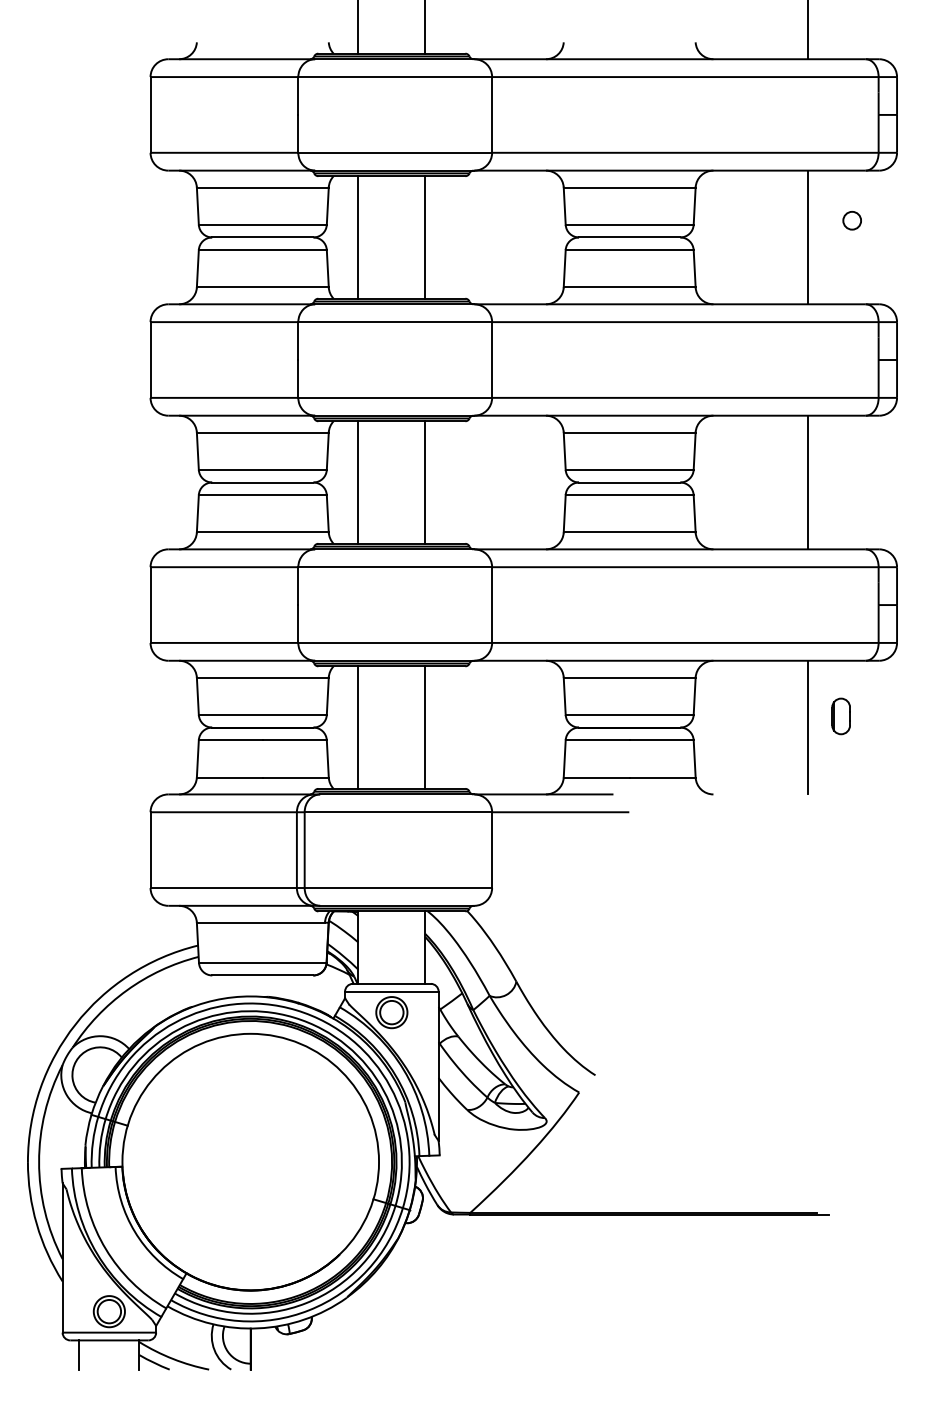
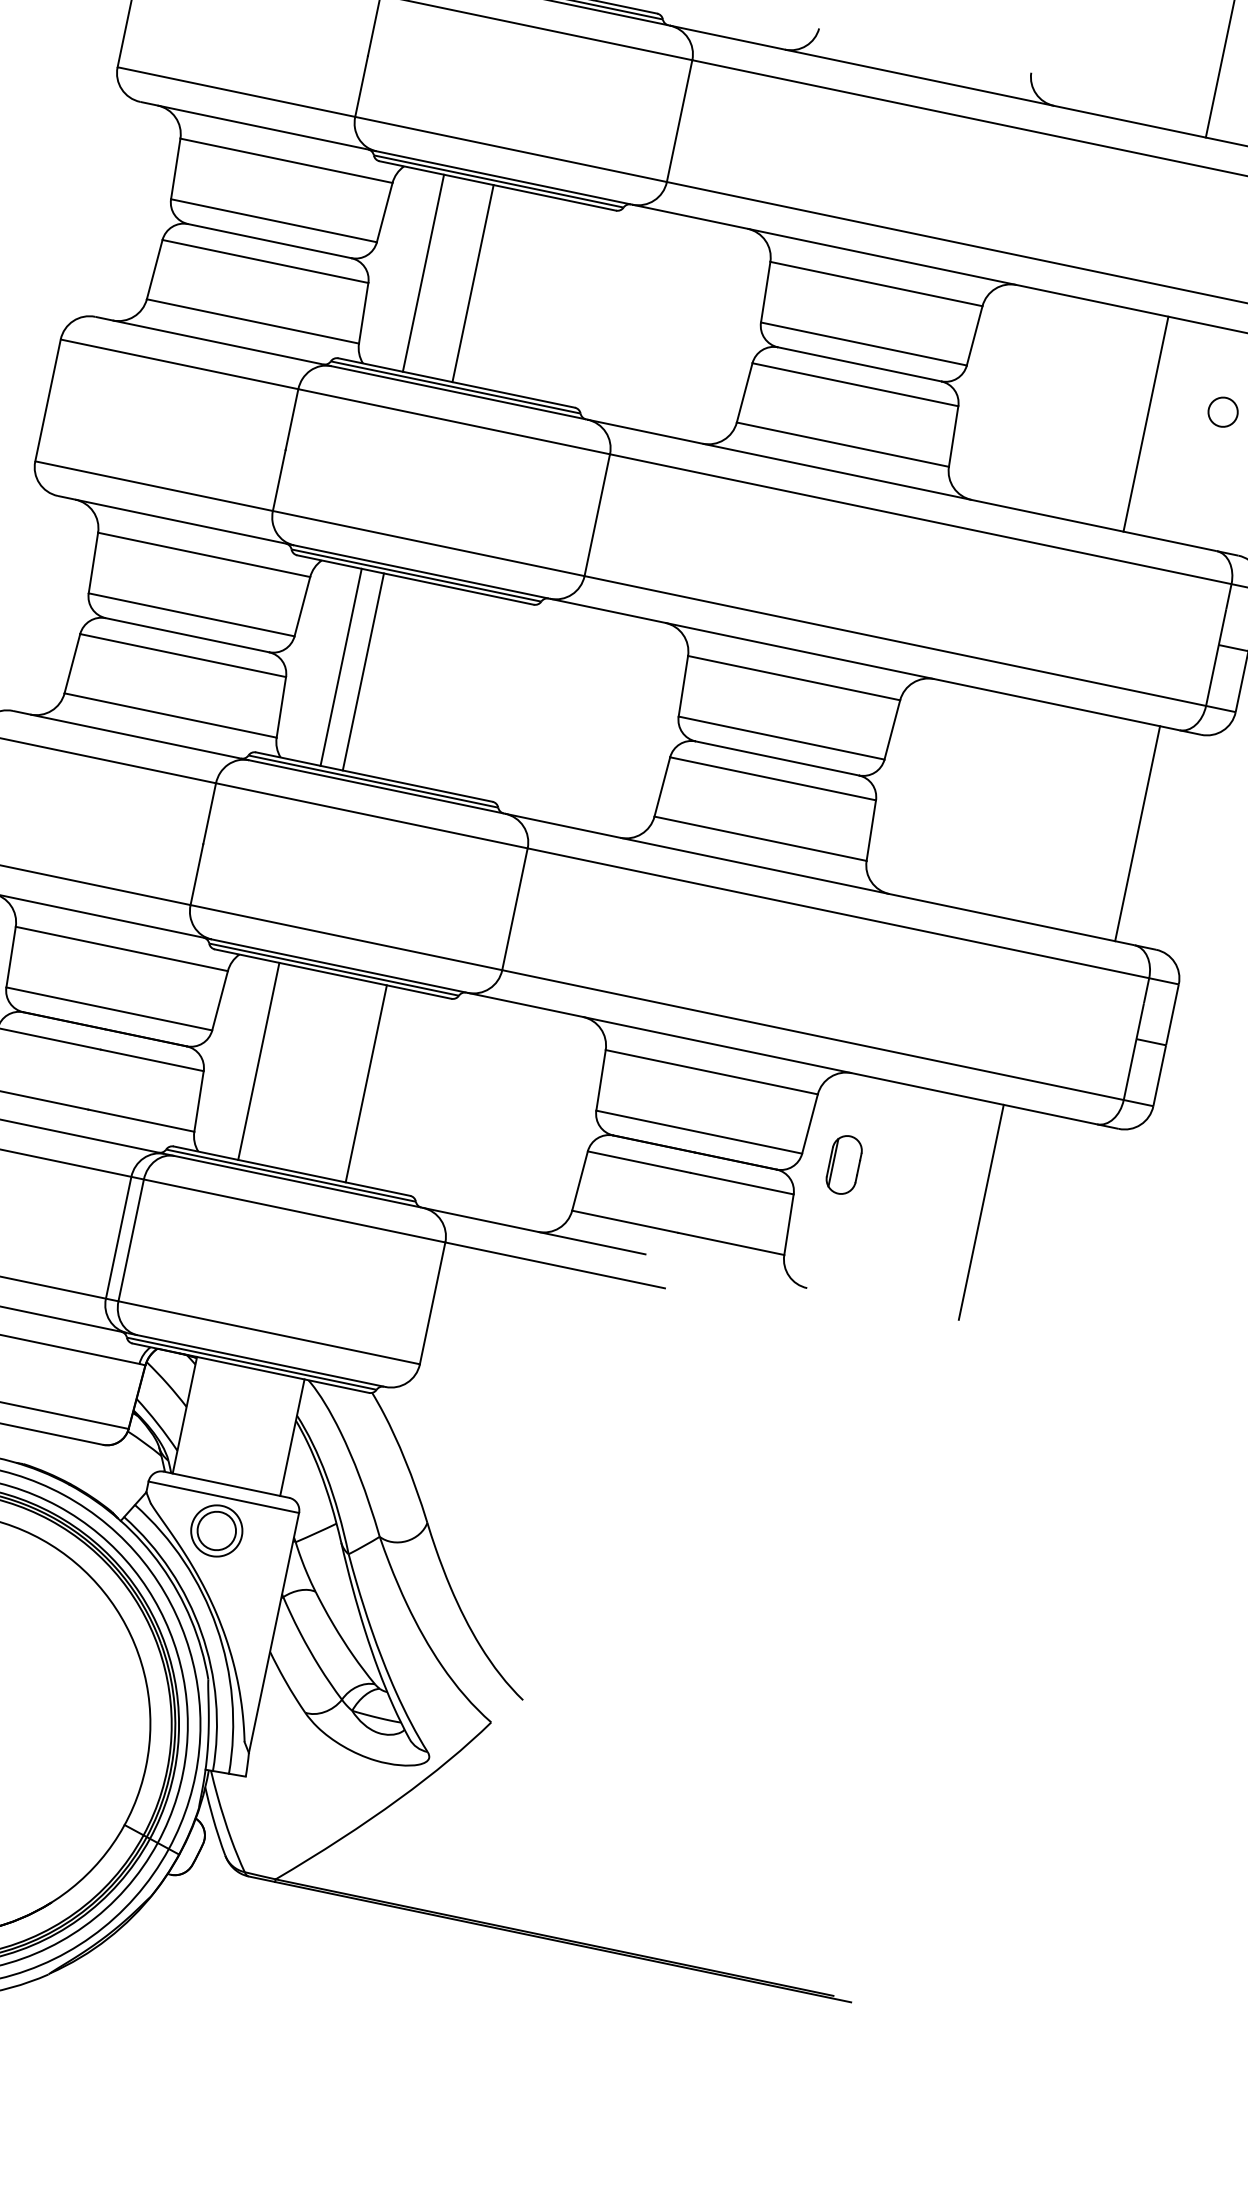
line: (425, 237) -> (473, 283), moved
line: (425, 482) -> (363, 671), moved
line: (807, 482) -> (1137, 833), moved
part: (840, 716) -> (843, 1164), moved

